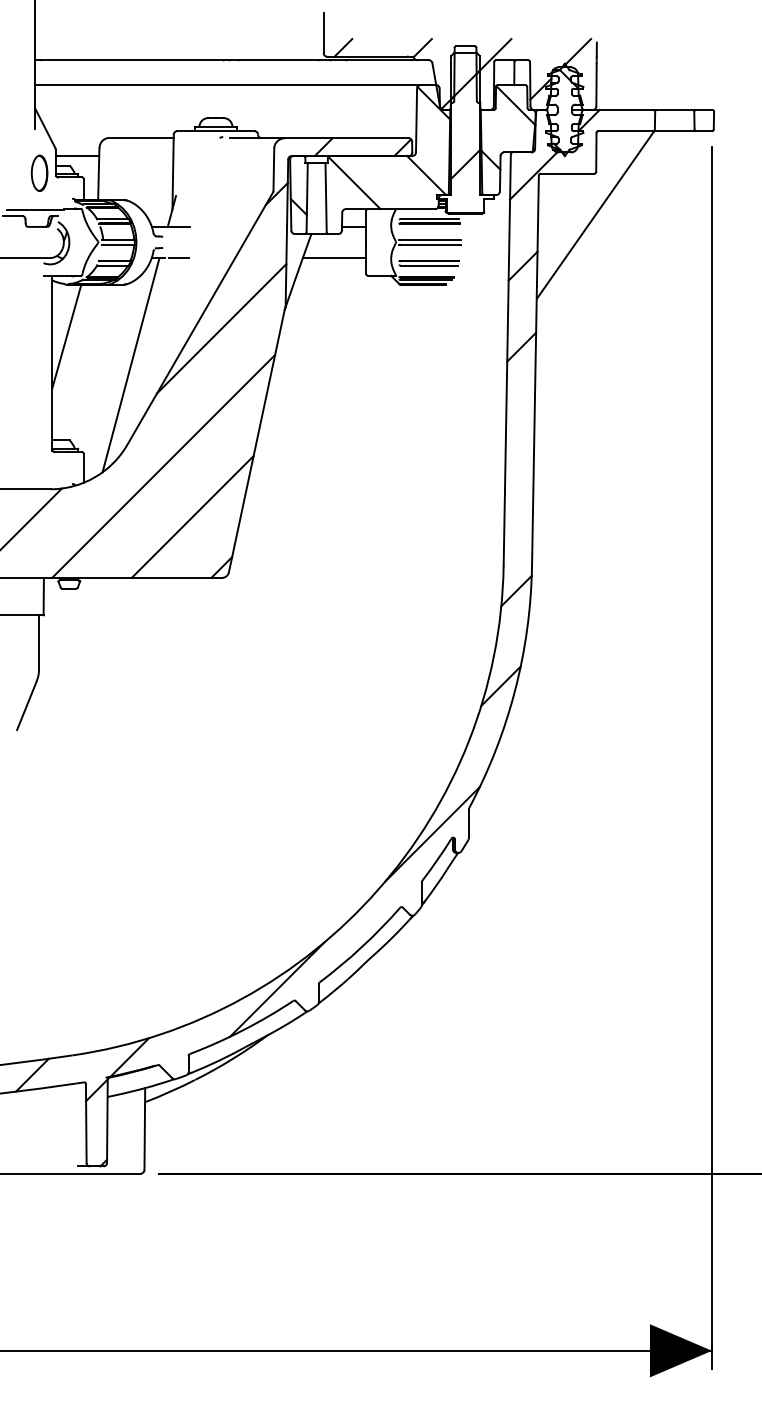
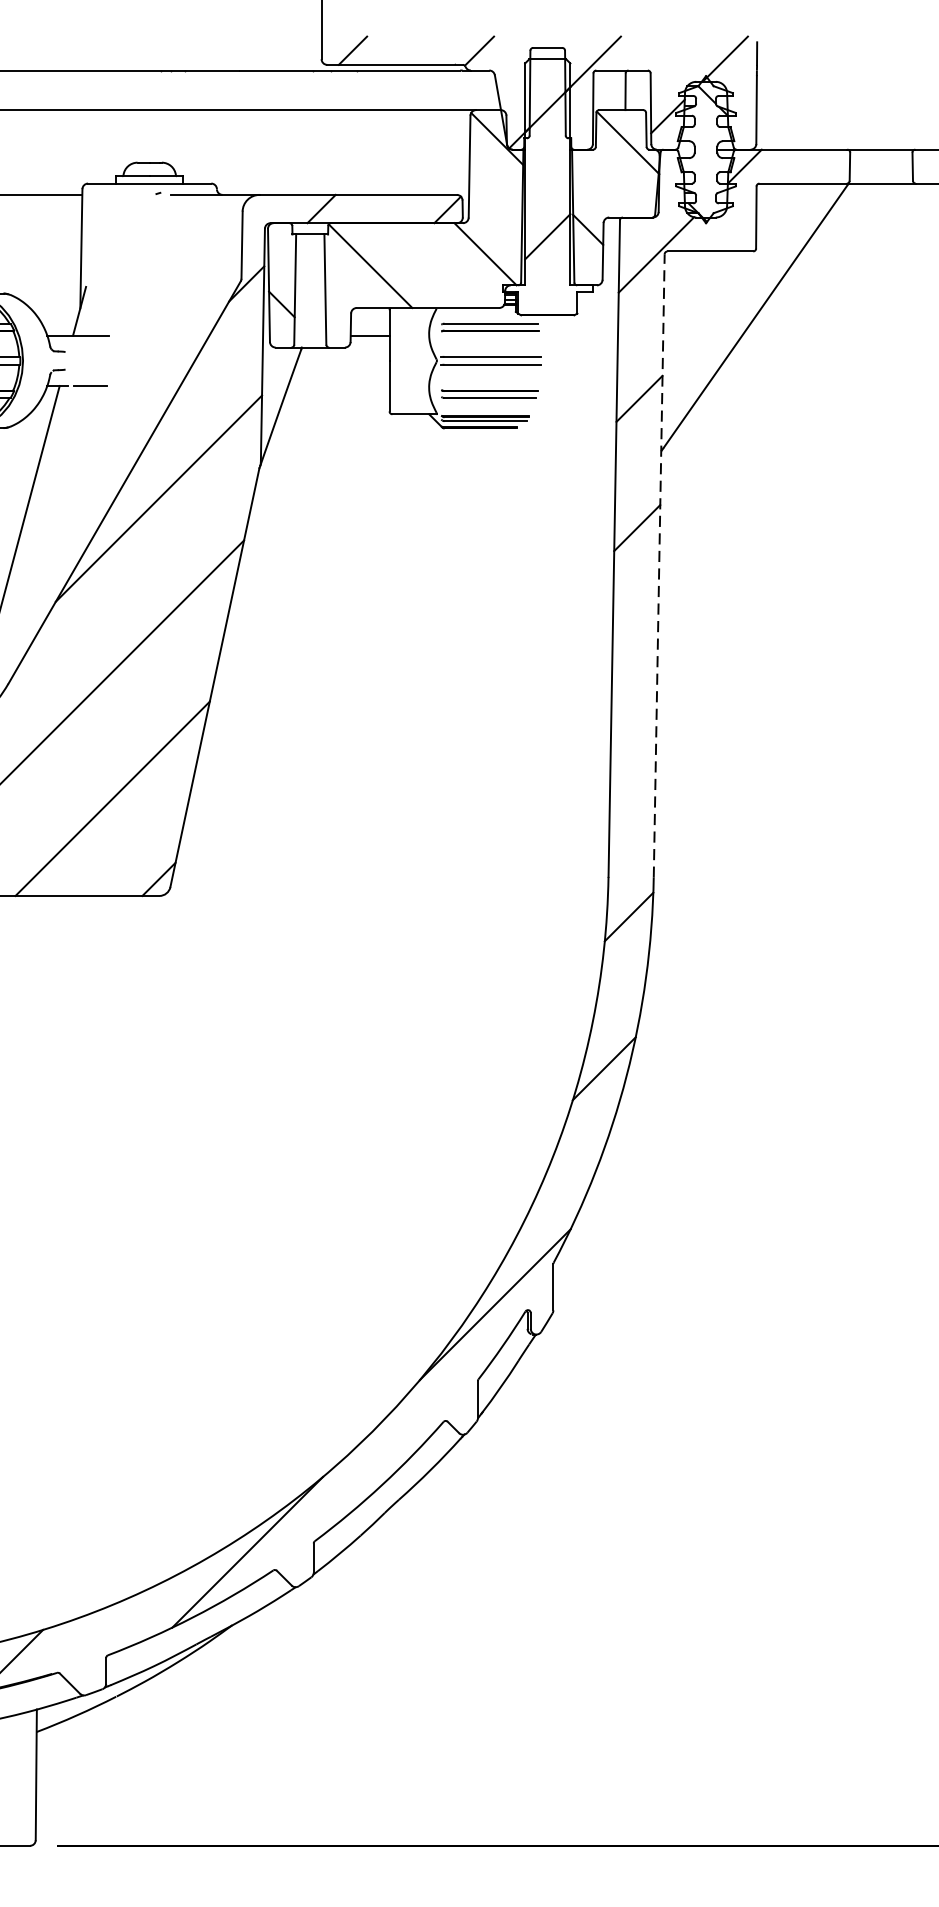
line: (334, 258) -> (338, 386), removed
line: (535, 370) -> (659, 565), solid -> dashed

